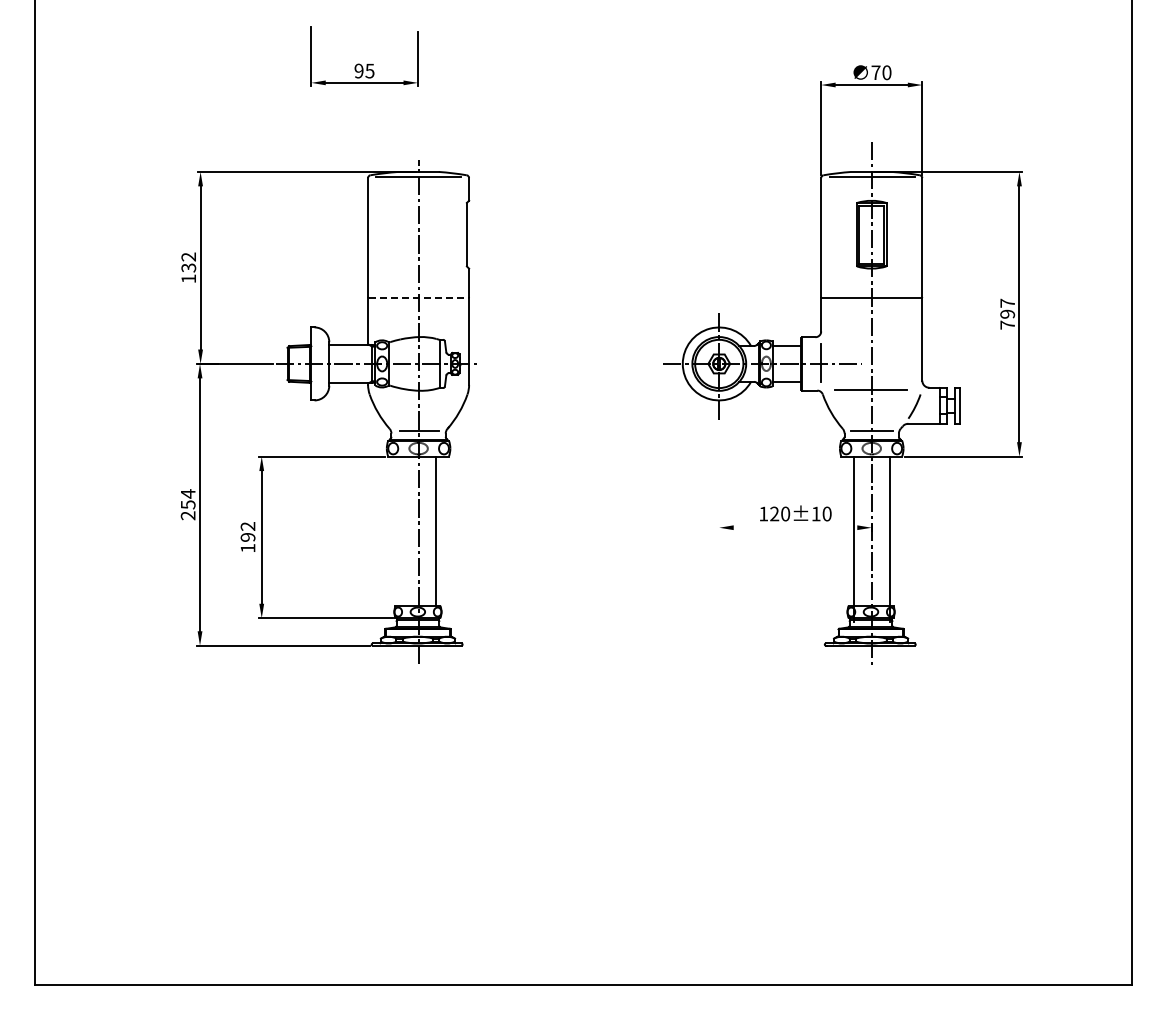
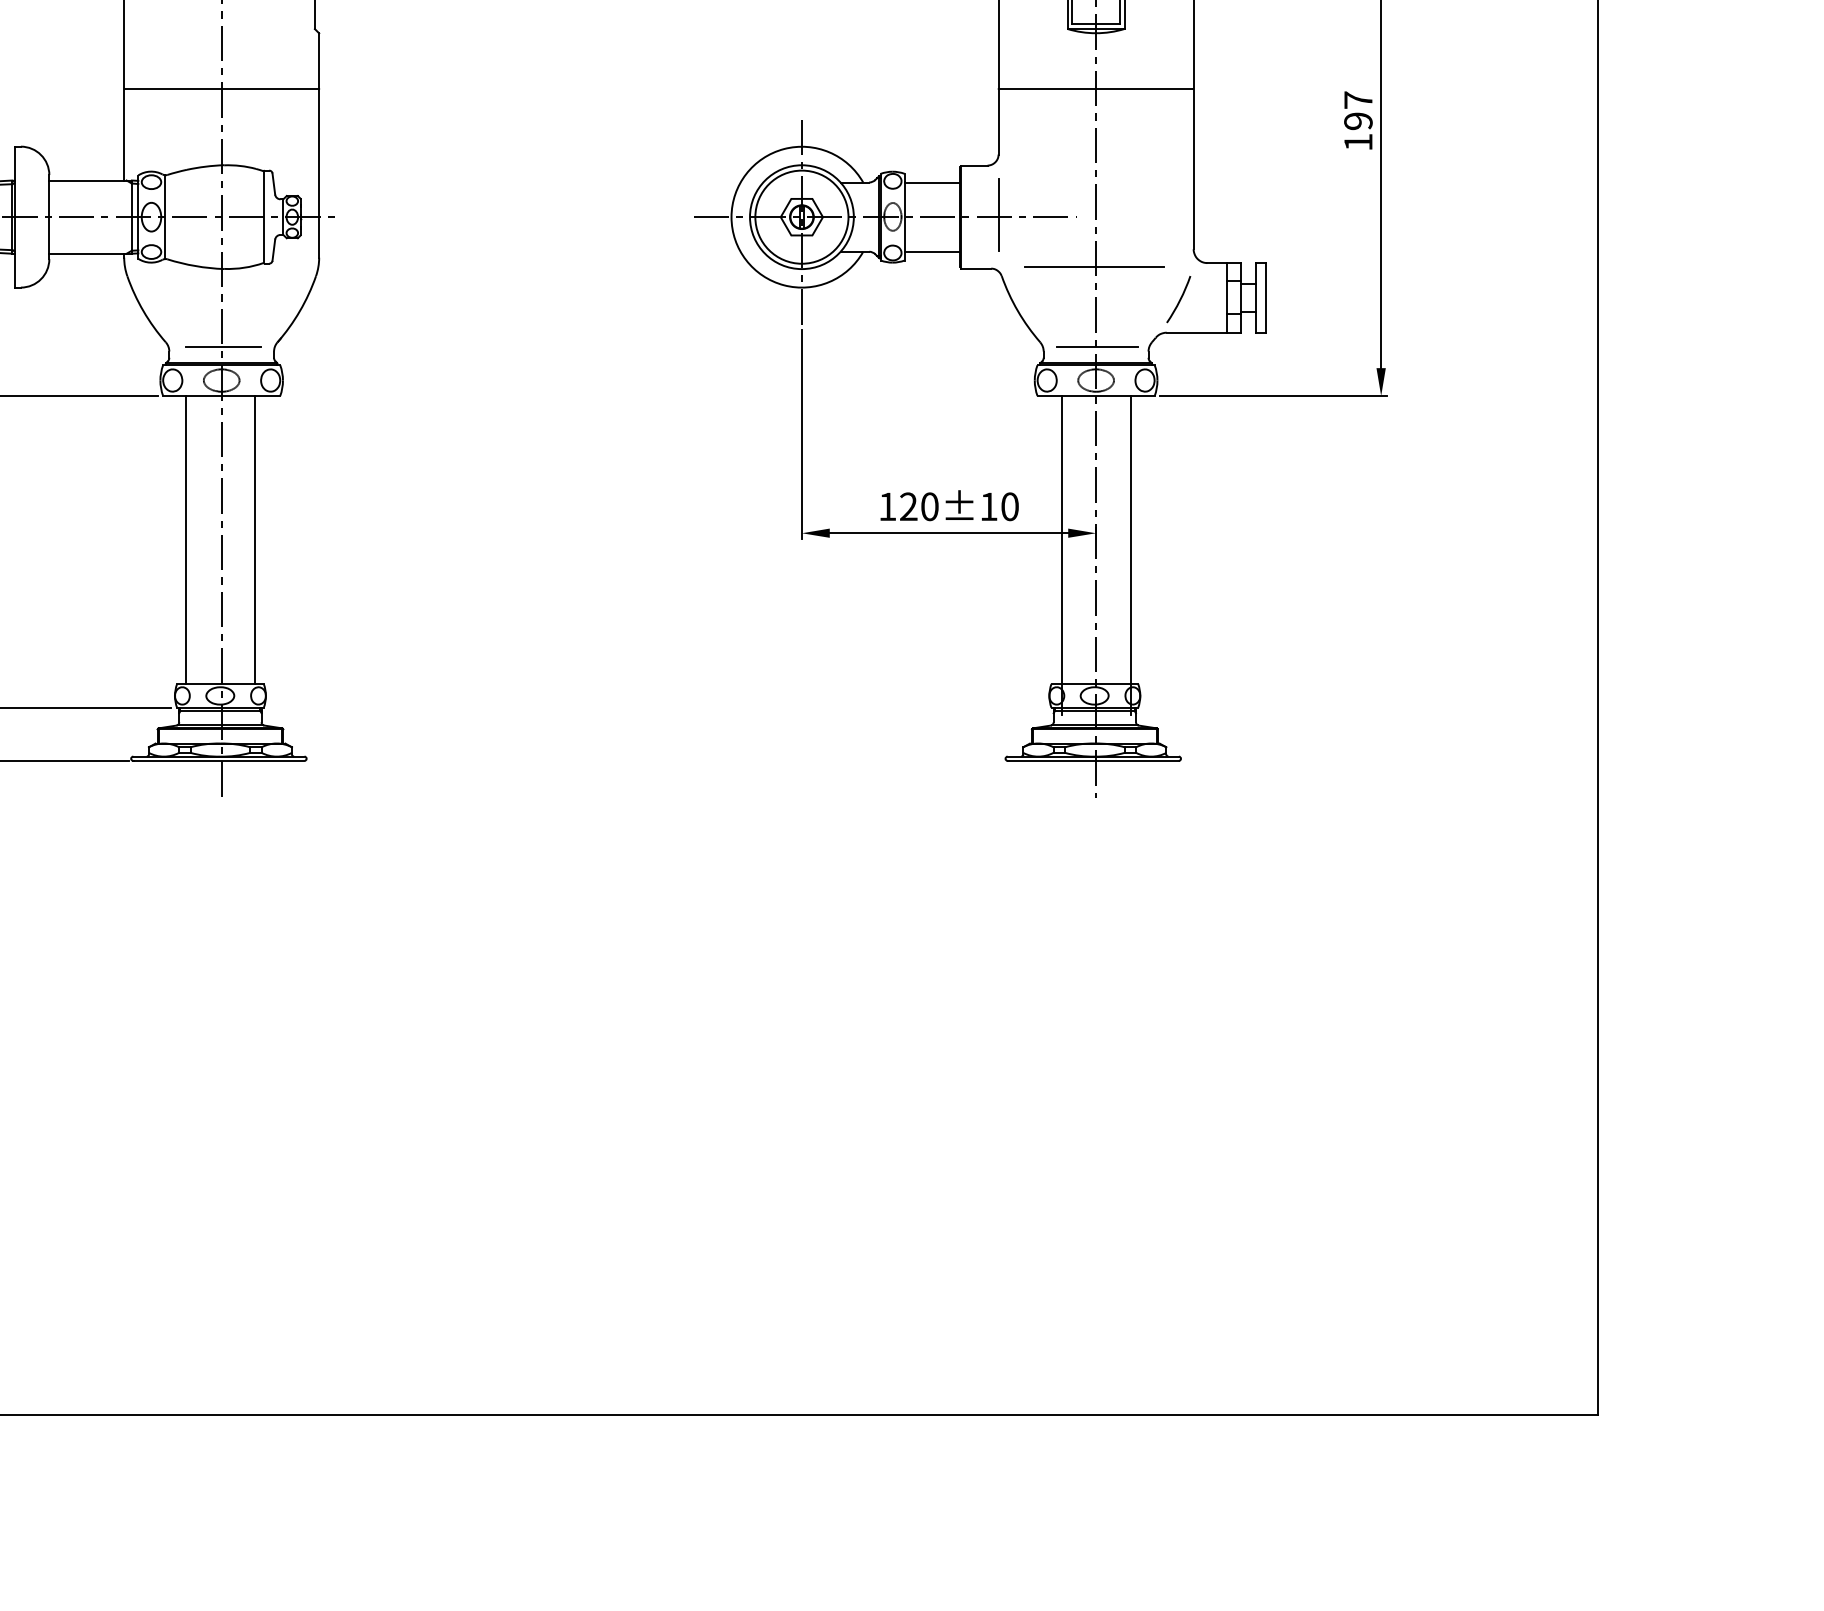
line: (419, 297) -> (223, 88), dashed -> solid
text: (1007, 324) -> (1358, 141), 797 -> 197
line: (719, 476) -> (802, 434), added
line: (795, 527) -> (948, 532), added
line: (400, 530) -> (186, 538), added

